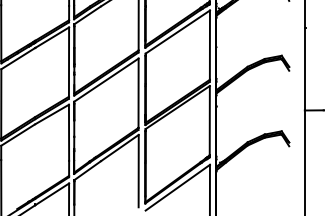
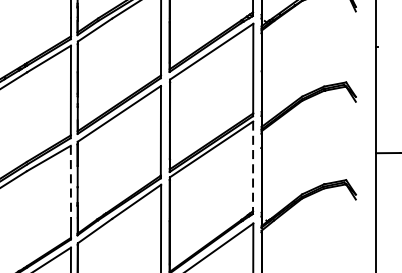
line: (209, 120) -> (252, 166), solid -> dashed
line: (69, 133) -> (71, 182), solid -> dashed

